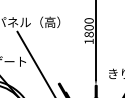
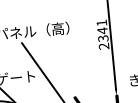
text: (88, 31) -> (102, 35), 1800 -> 2341

